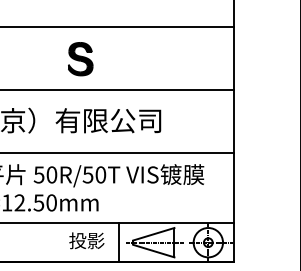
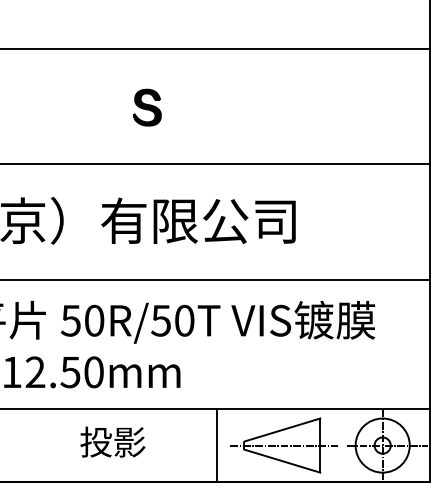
part: (80, 59) -> (147, 108), size x0.6
text: (86, 240) -> (112, 441), moved

